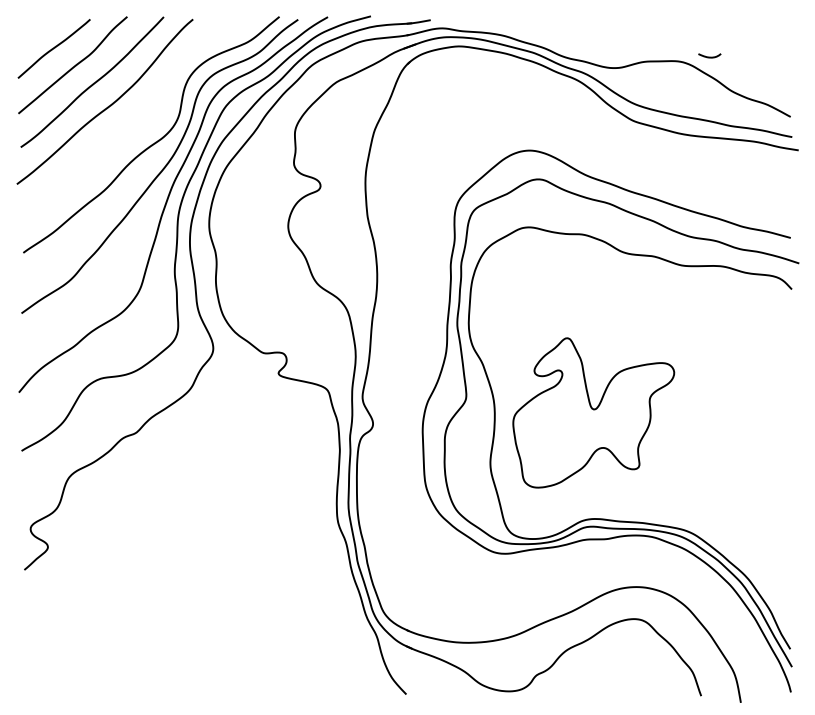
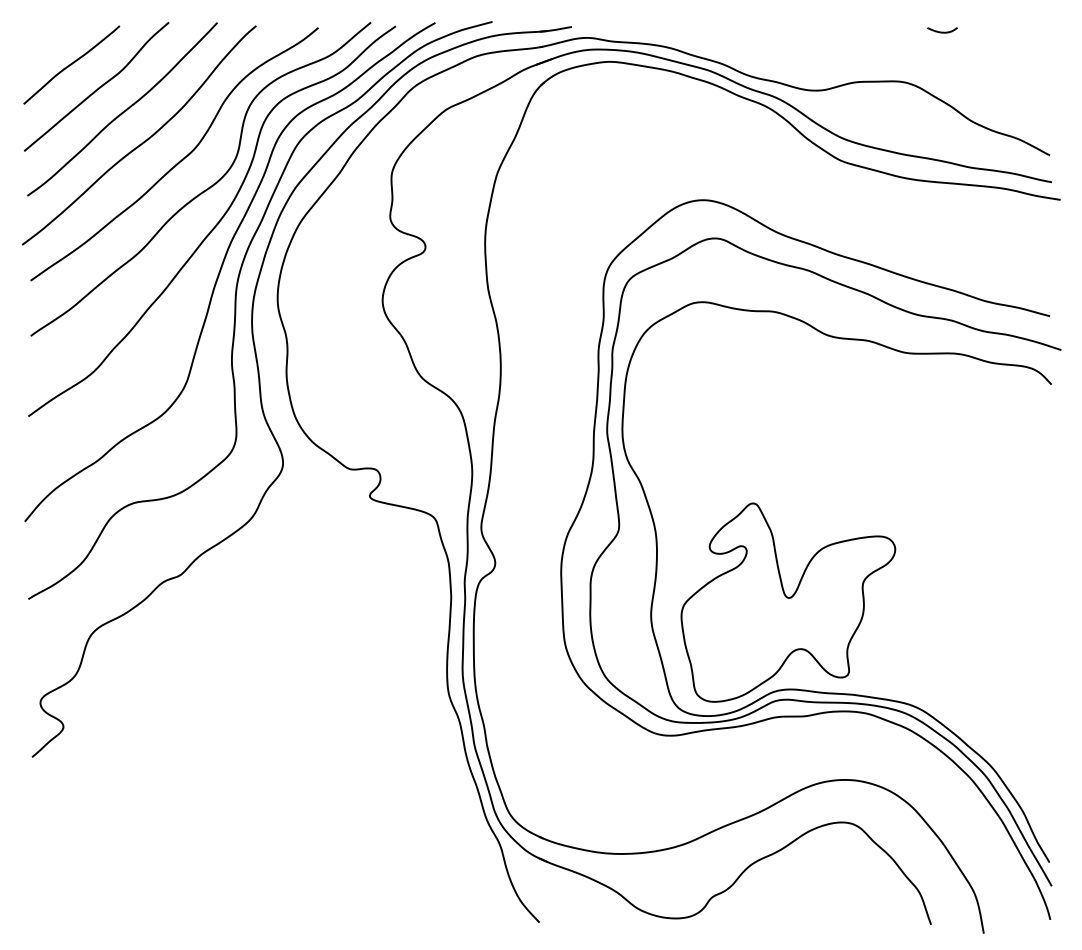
curve: (709, 56) -> (942, 31), moved
curve: (134, 121) -> (178, 161), added
part: (593, 412) -> (788, 602), moved

